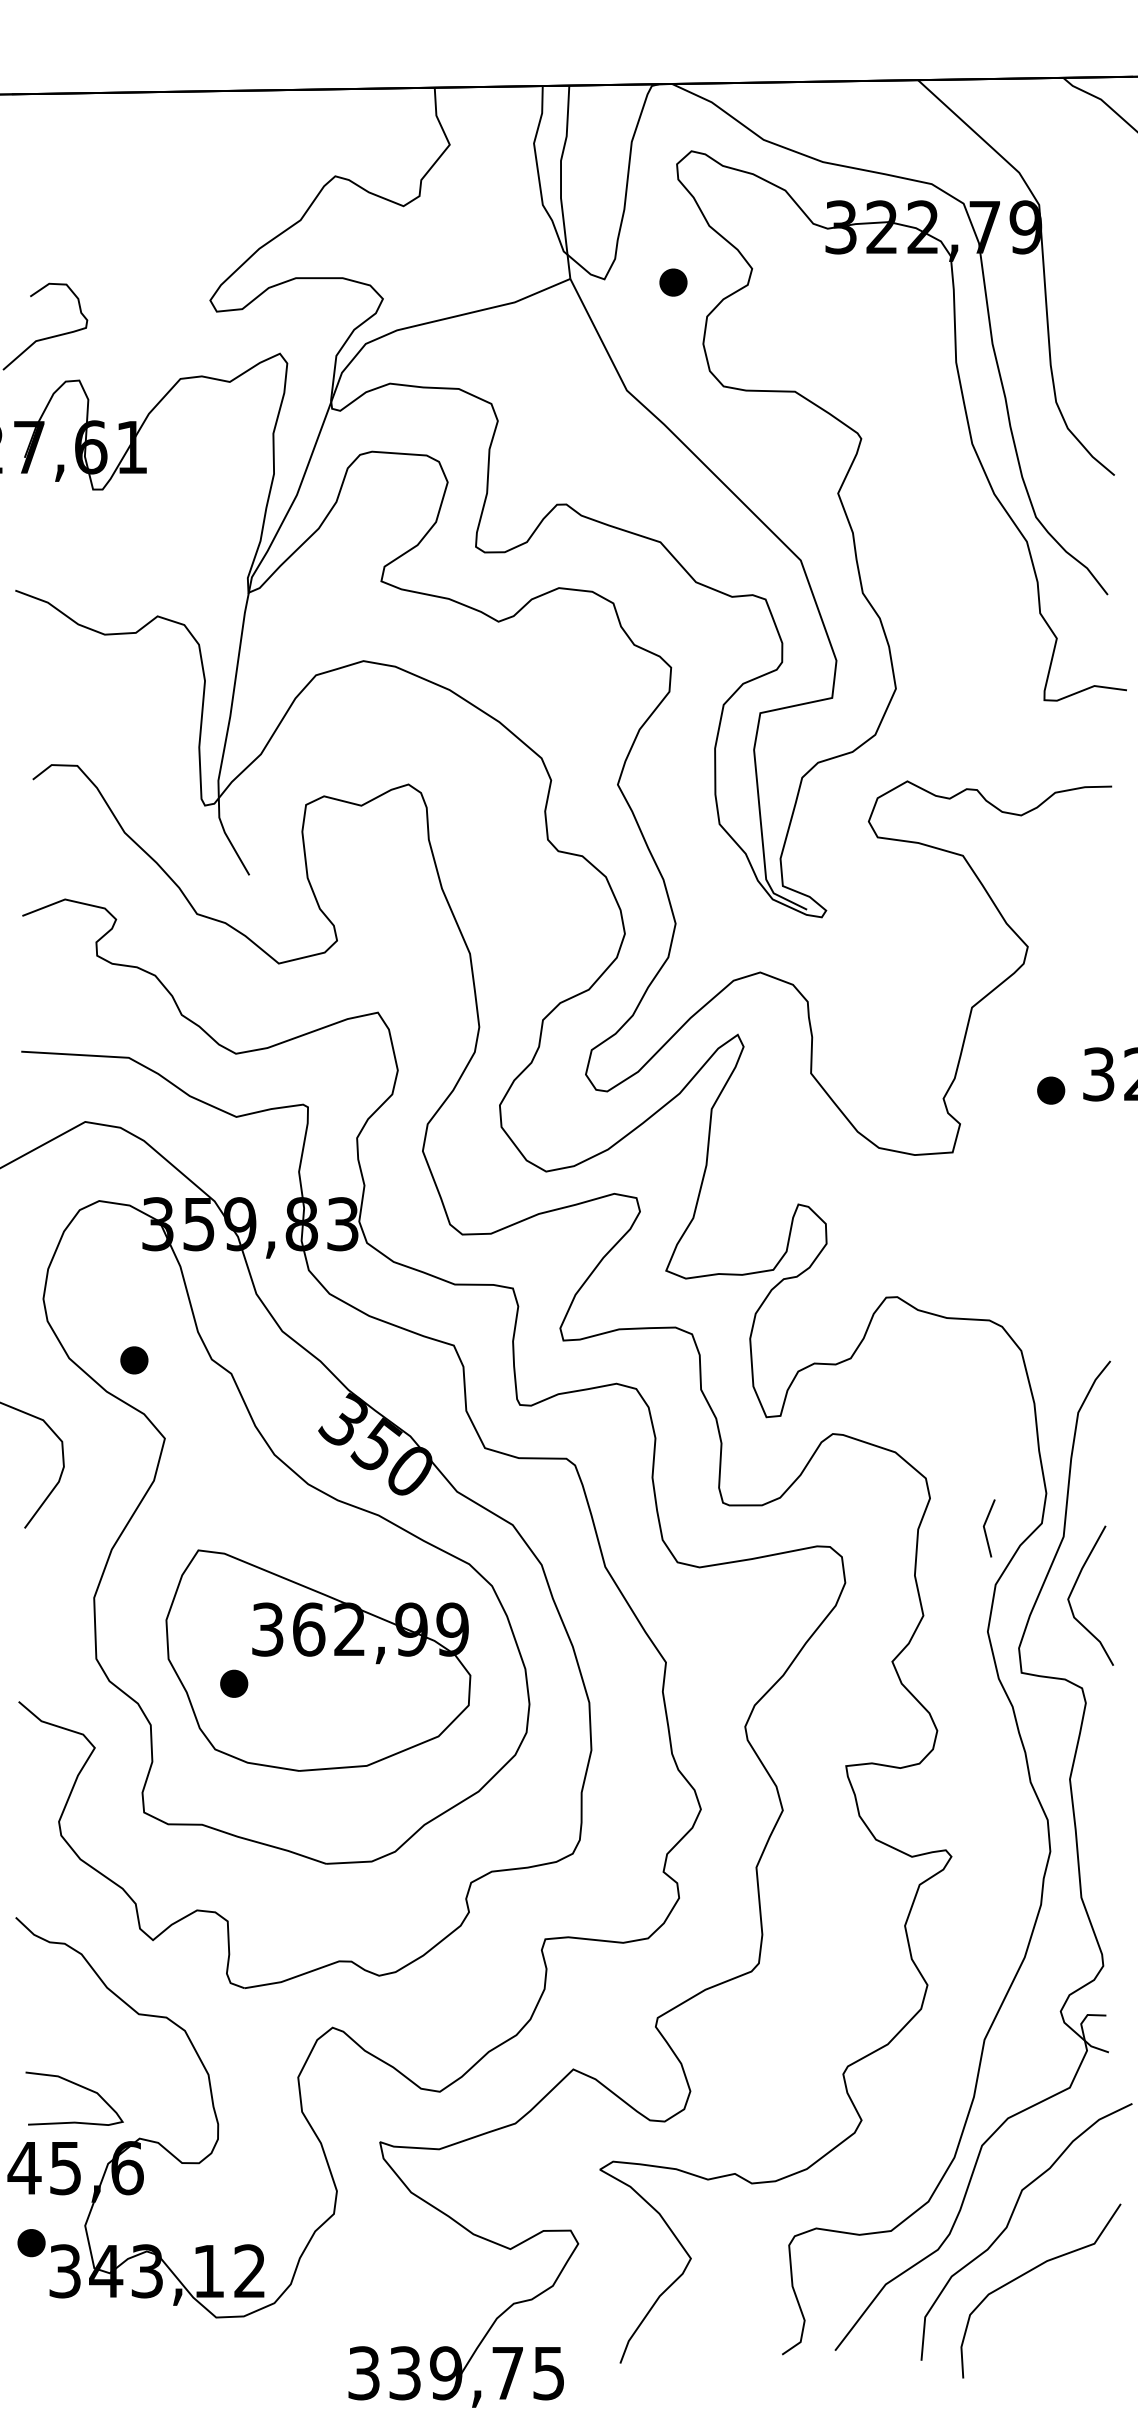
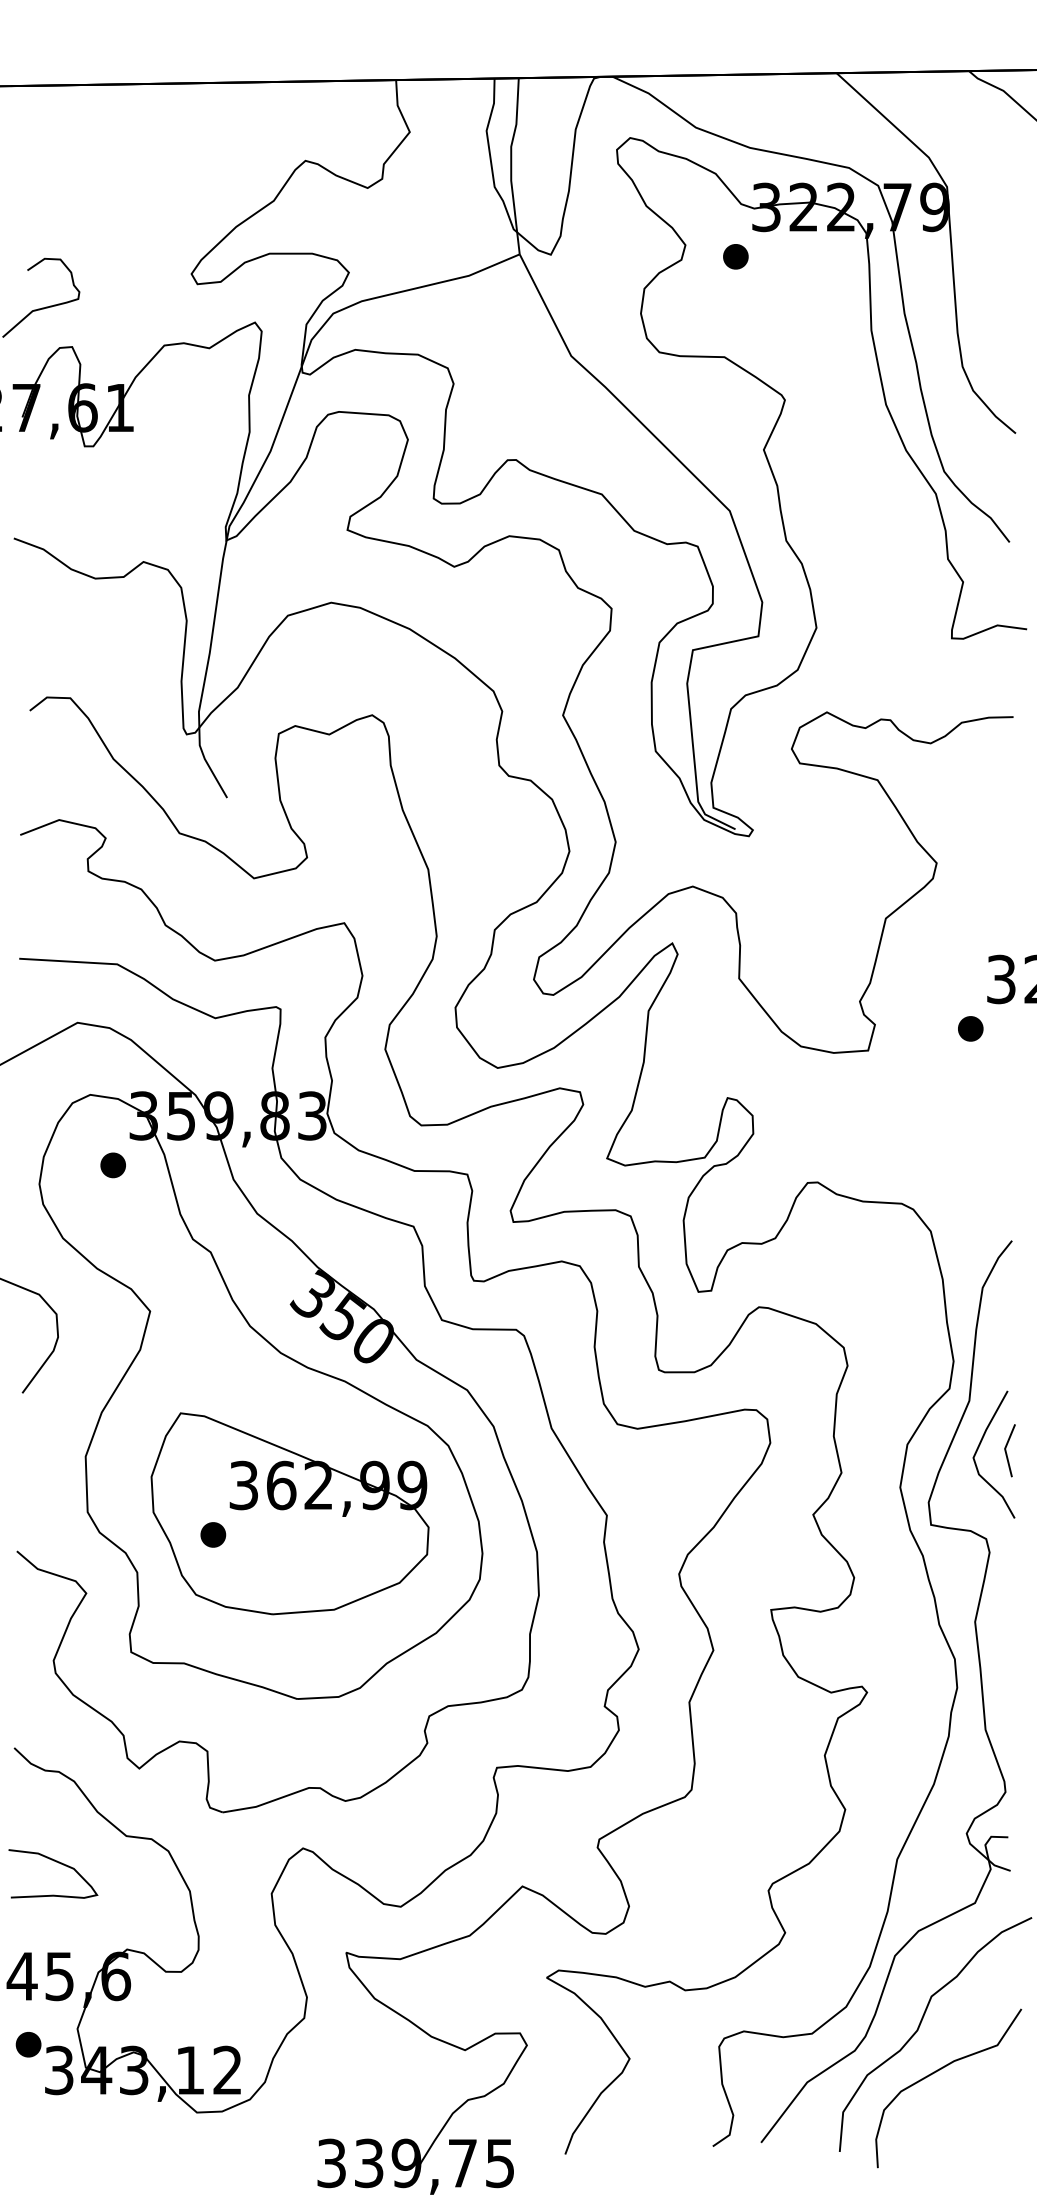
part: (673, 282) -> (735, 256), moved
part: (1051, 1090) -> (971, 1028), moved
part: (134, 1360) -> (113, 1165), moved
line: (985, 1528) -> (1006, 1450), moved
curve: (78, 2086) -> (56, 1862), moved

